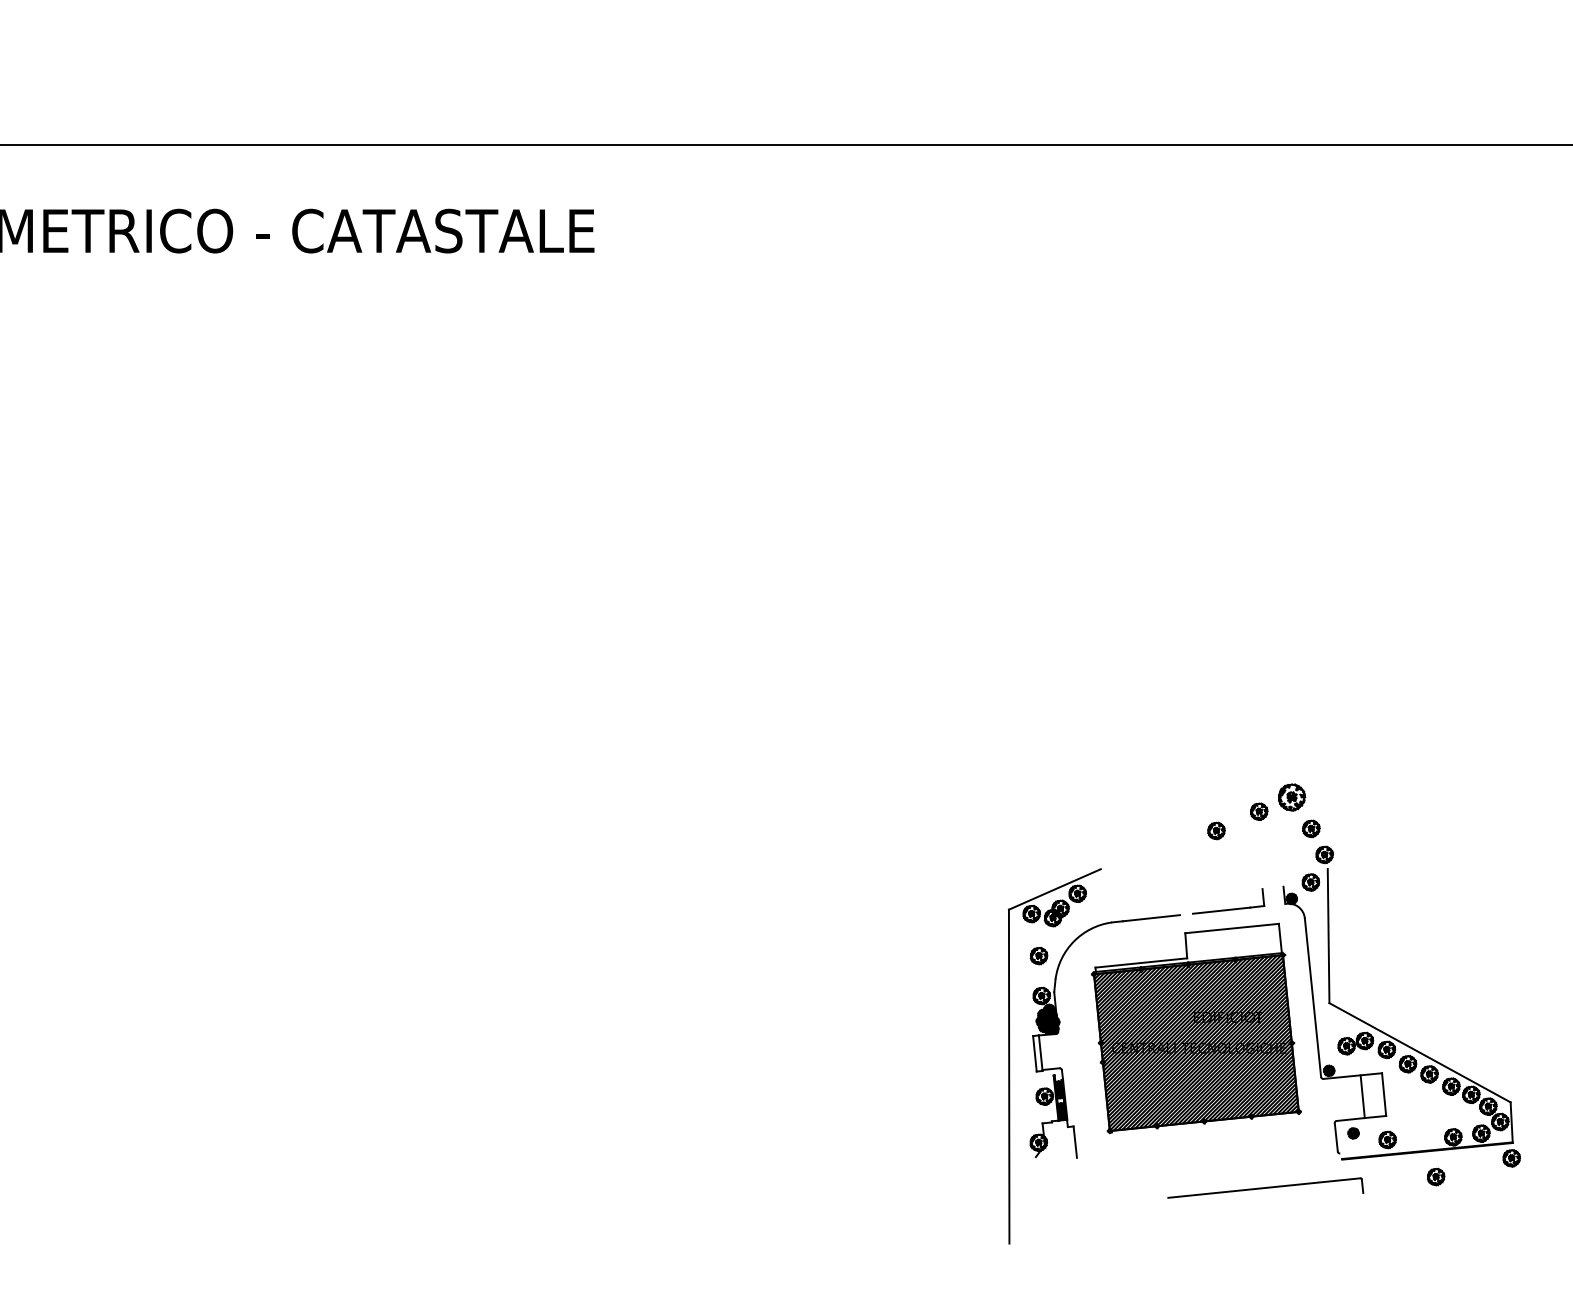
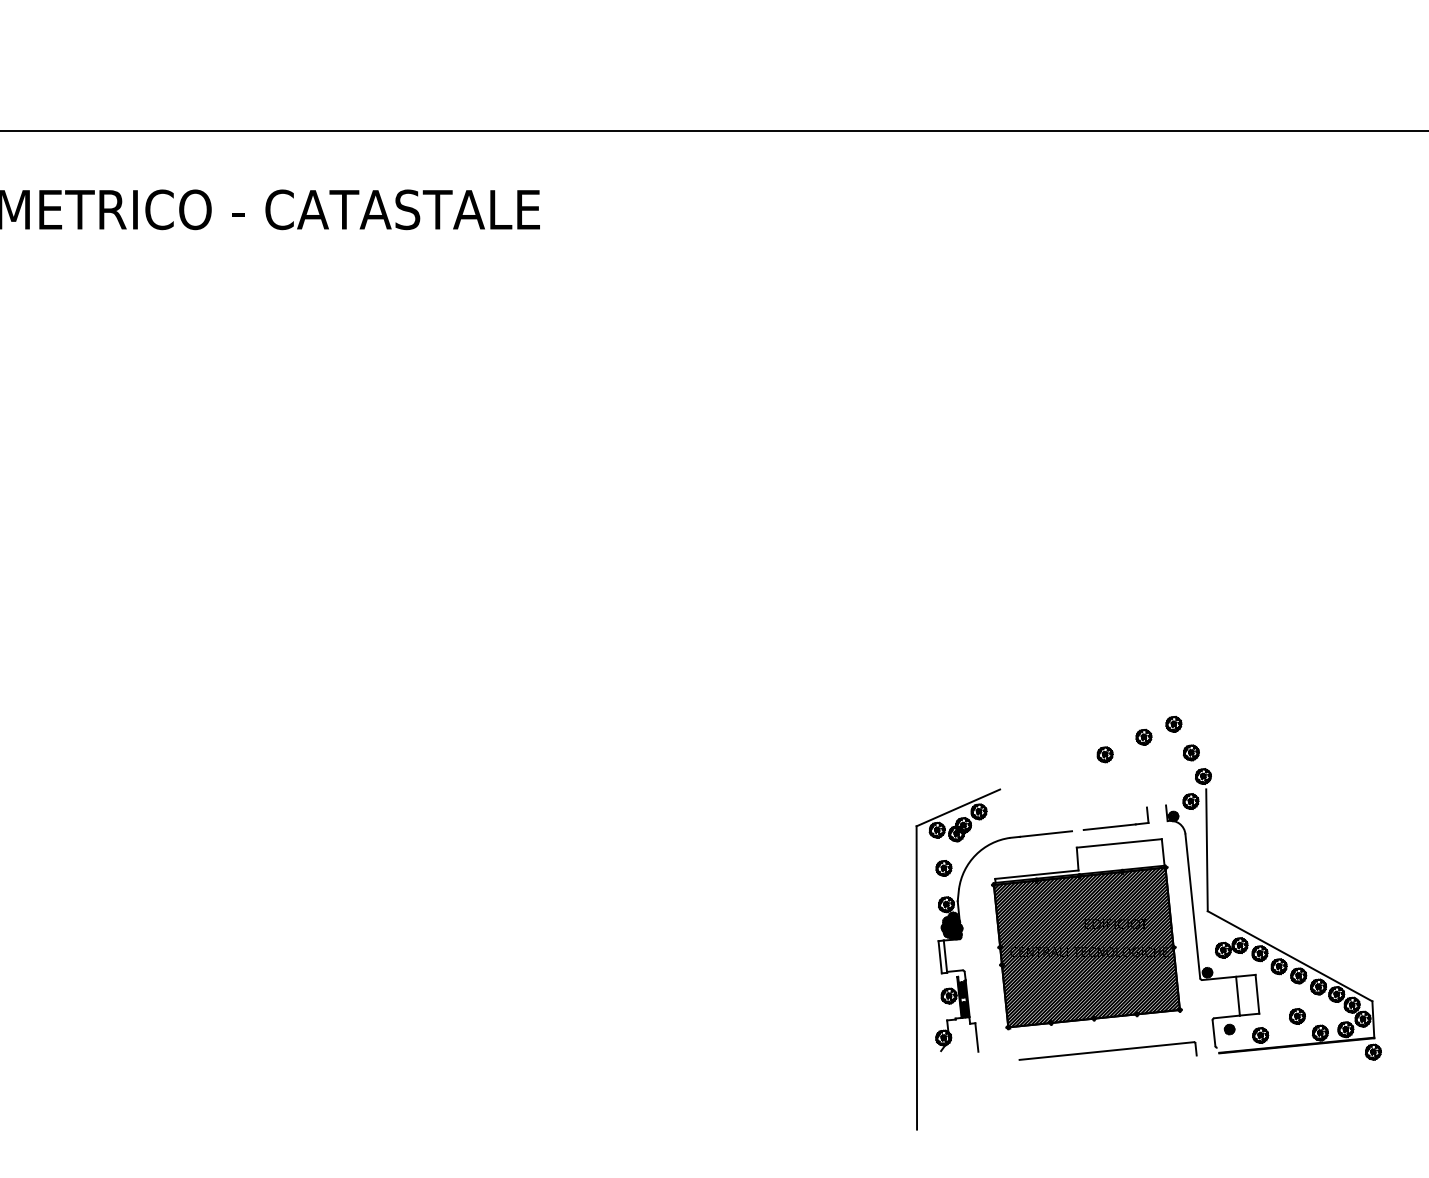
part: (1292, 797) -> (1174, 724), size x0.62
part: (1435, 1176) -> (1296, 1015), moved
part: (1265, 1187) -> (1107, 1050), moved

